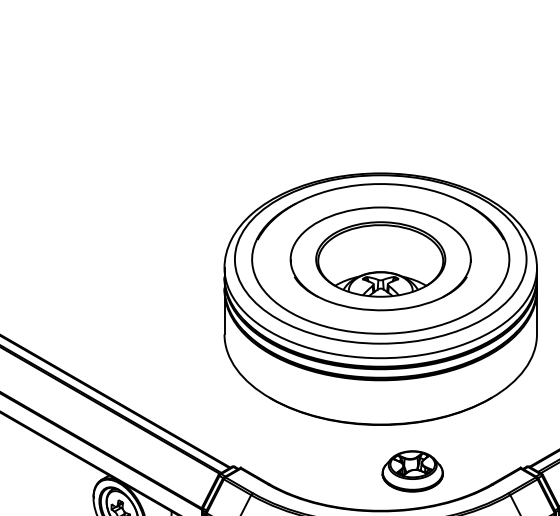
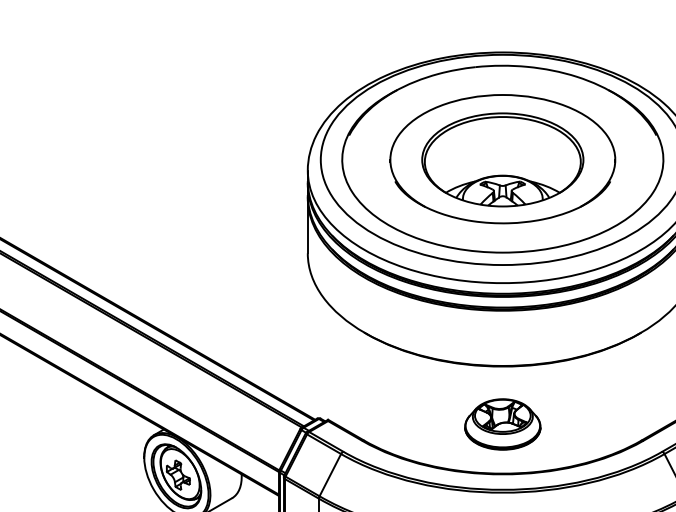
part: (412, 471) -> (502, 424), moved

